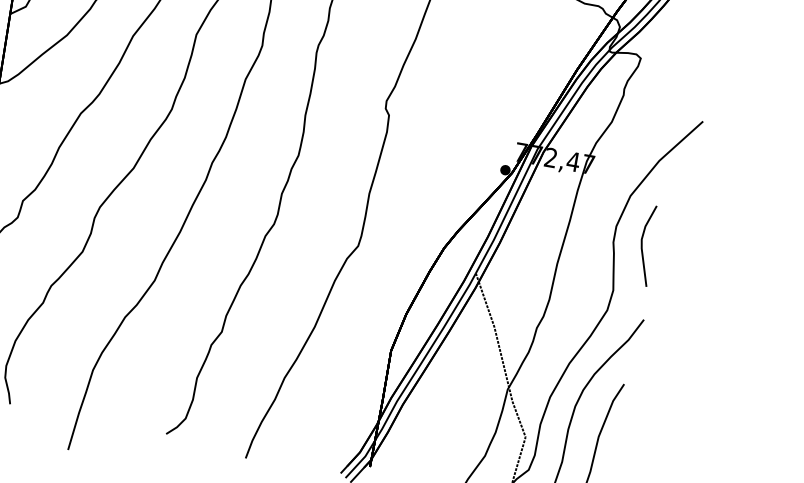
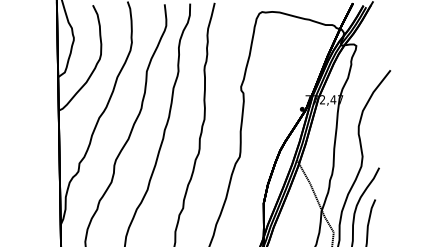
line: (644, 246) -> (373, 133), removed

